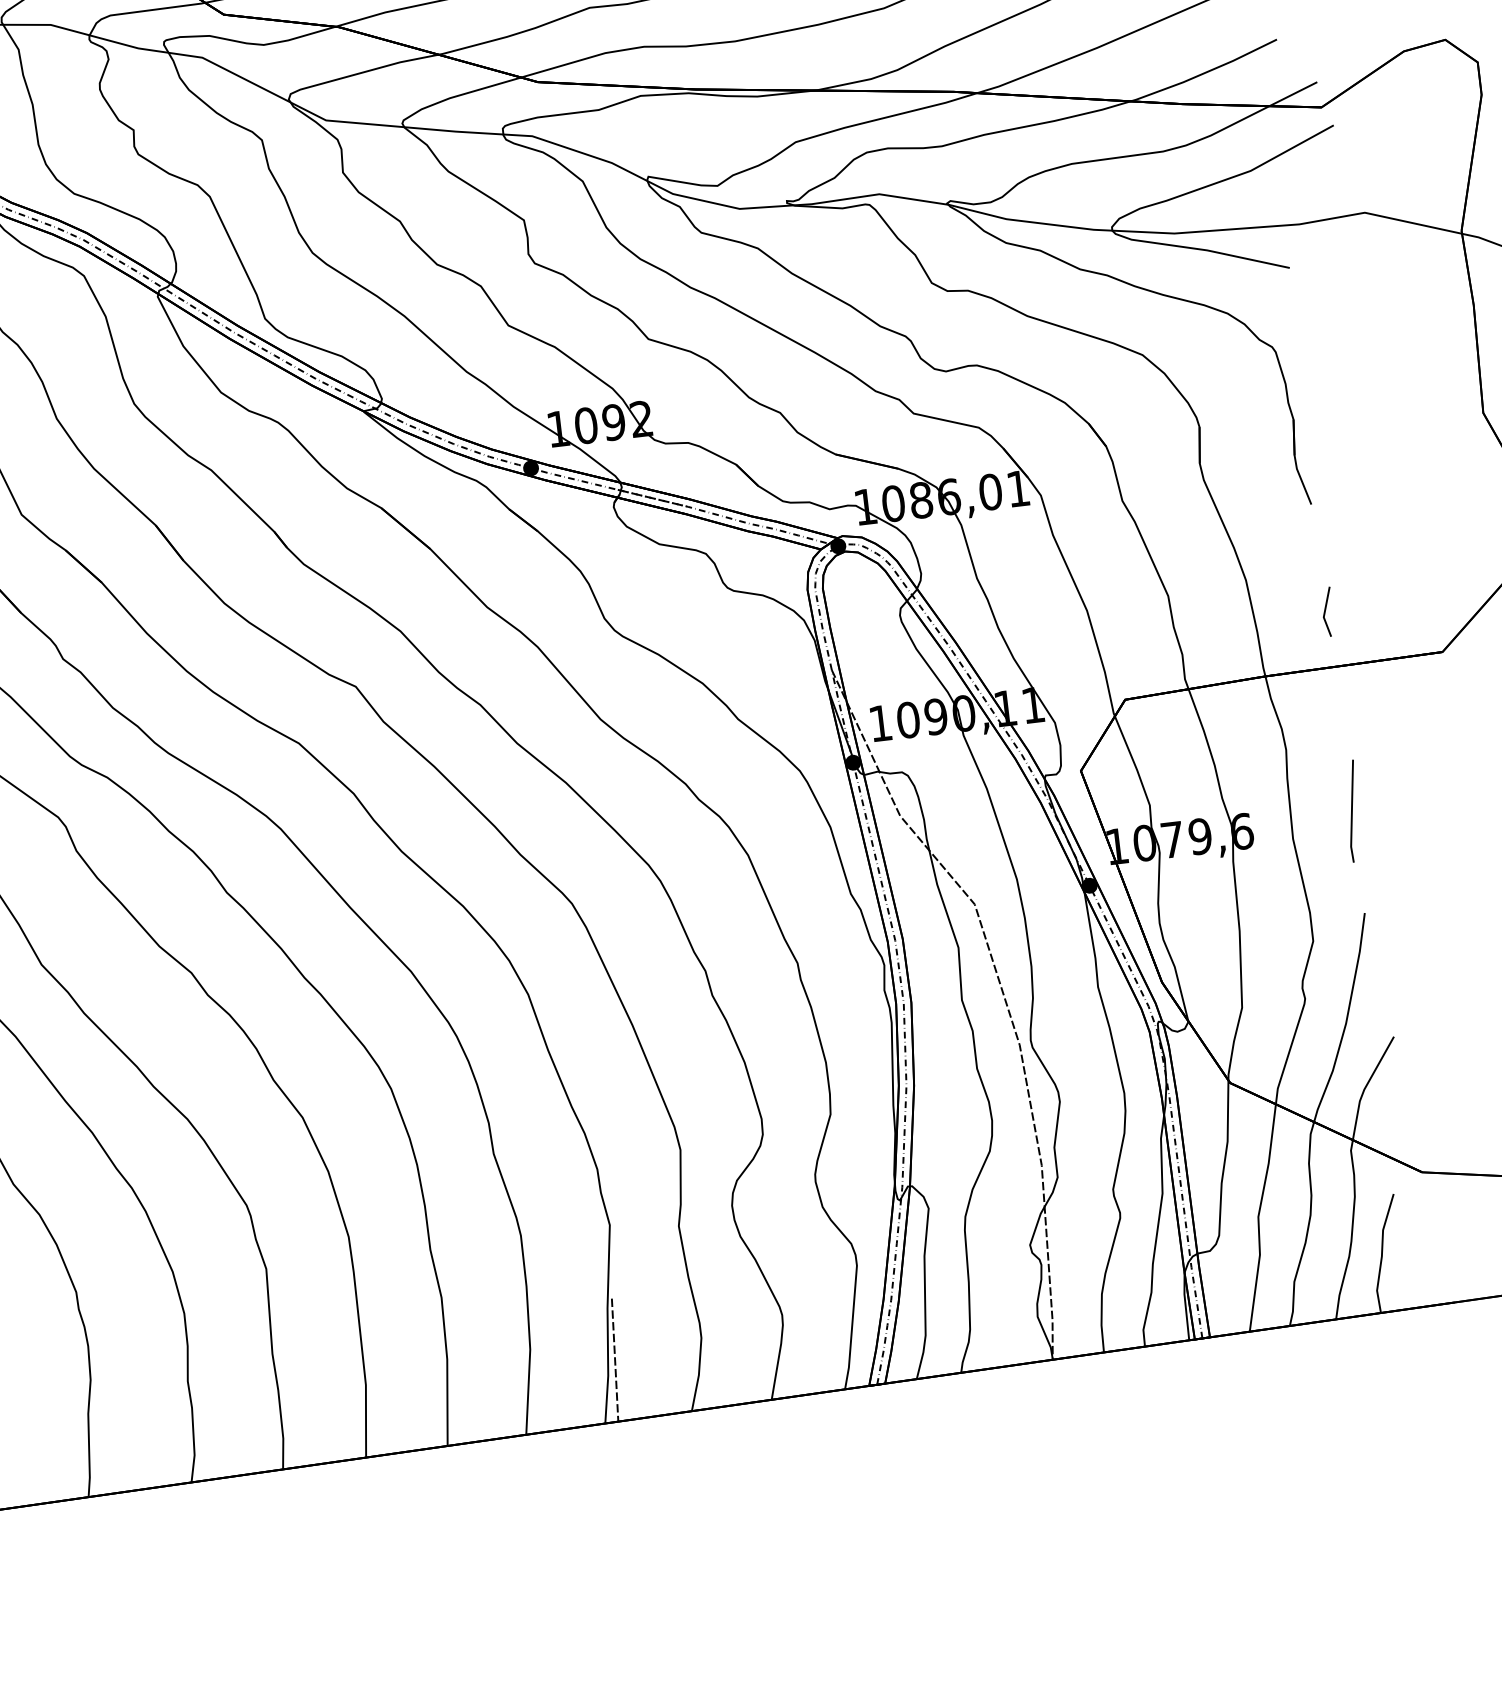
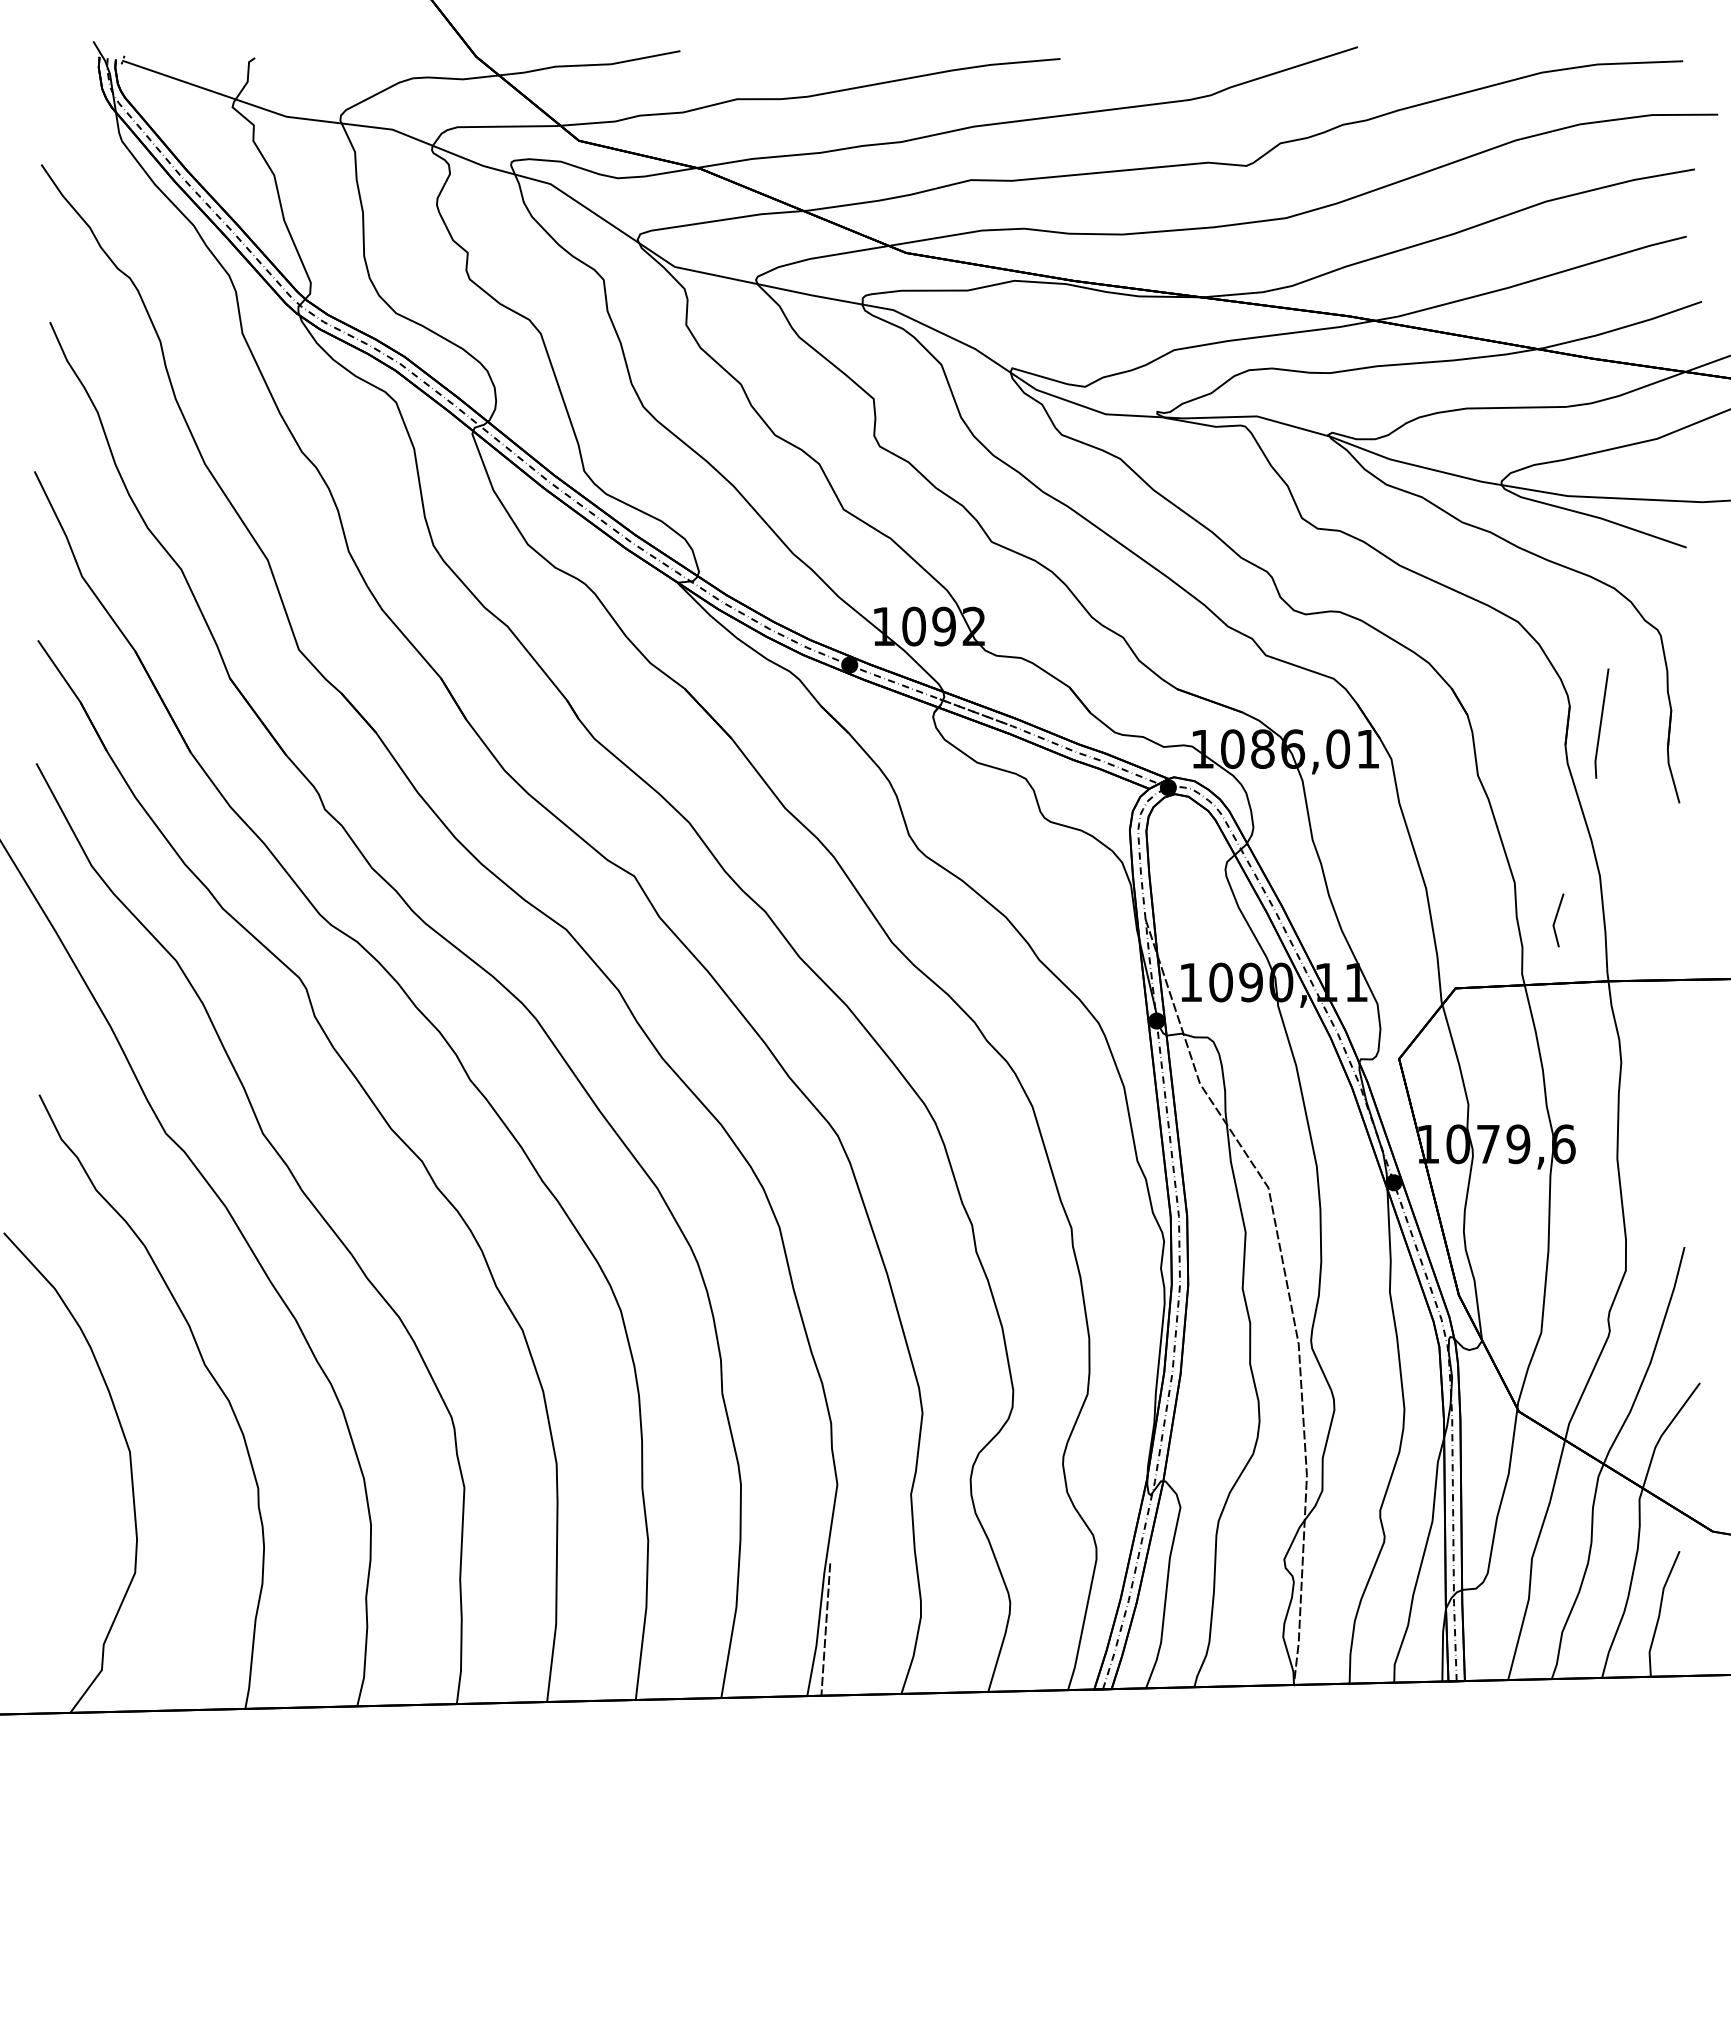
line: (1325, 611) -> (1556, 919), moved
line: (1352, 811) -> (1601, 723), moved

